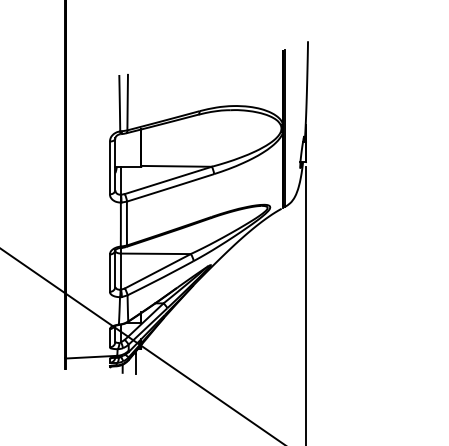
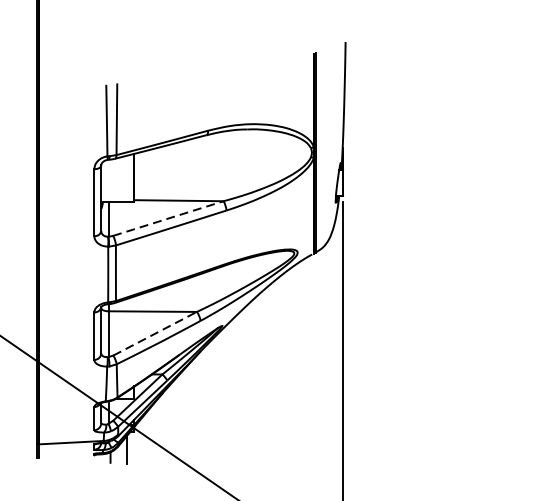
line: (168, 180) -> (168, 218), solid -> dashed
line: (158, 271) -> (155, 334), solid -> dashed

